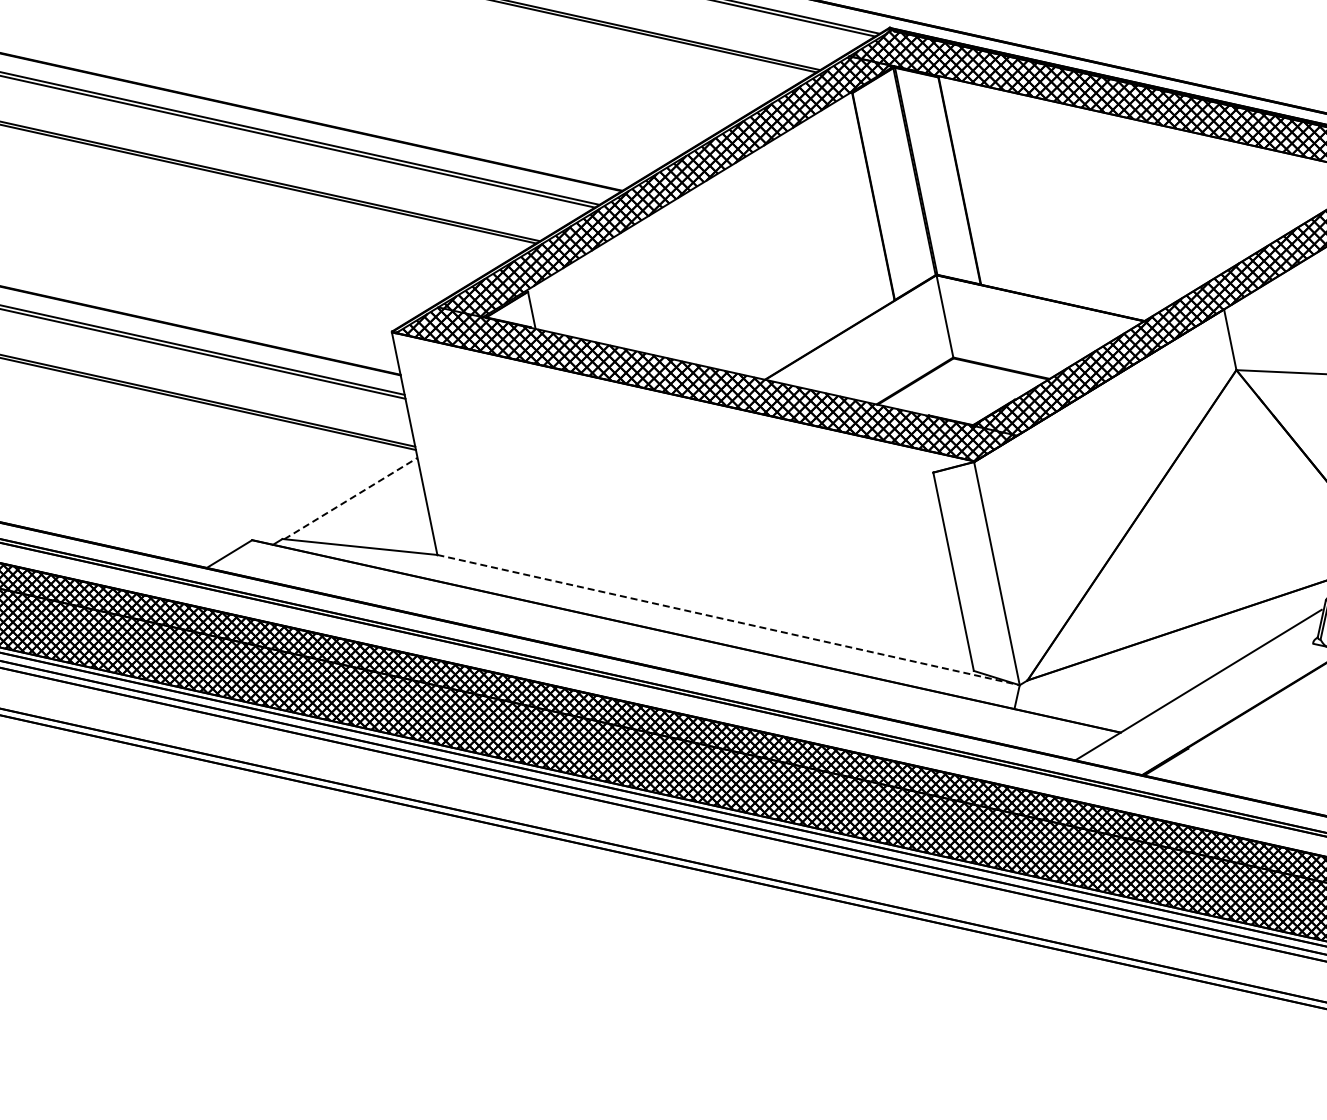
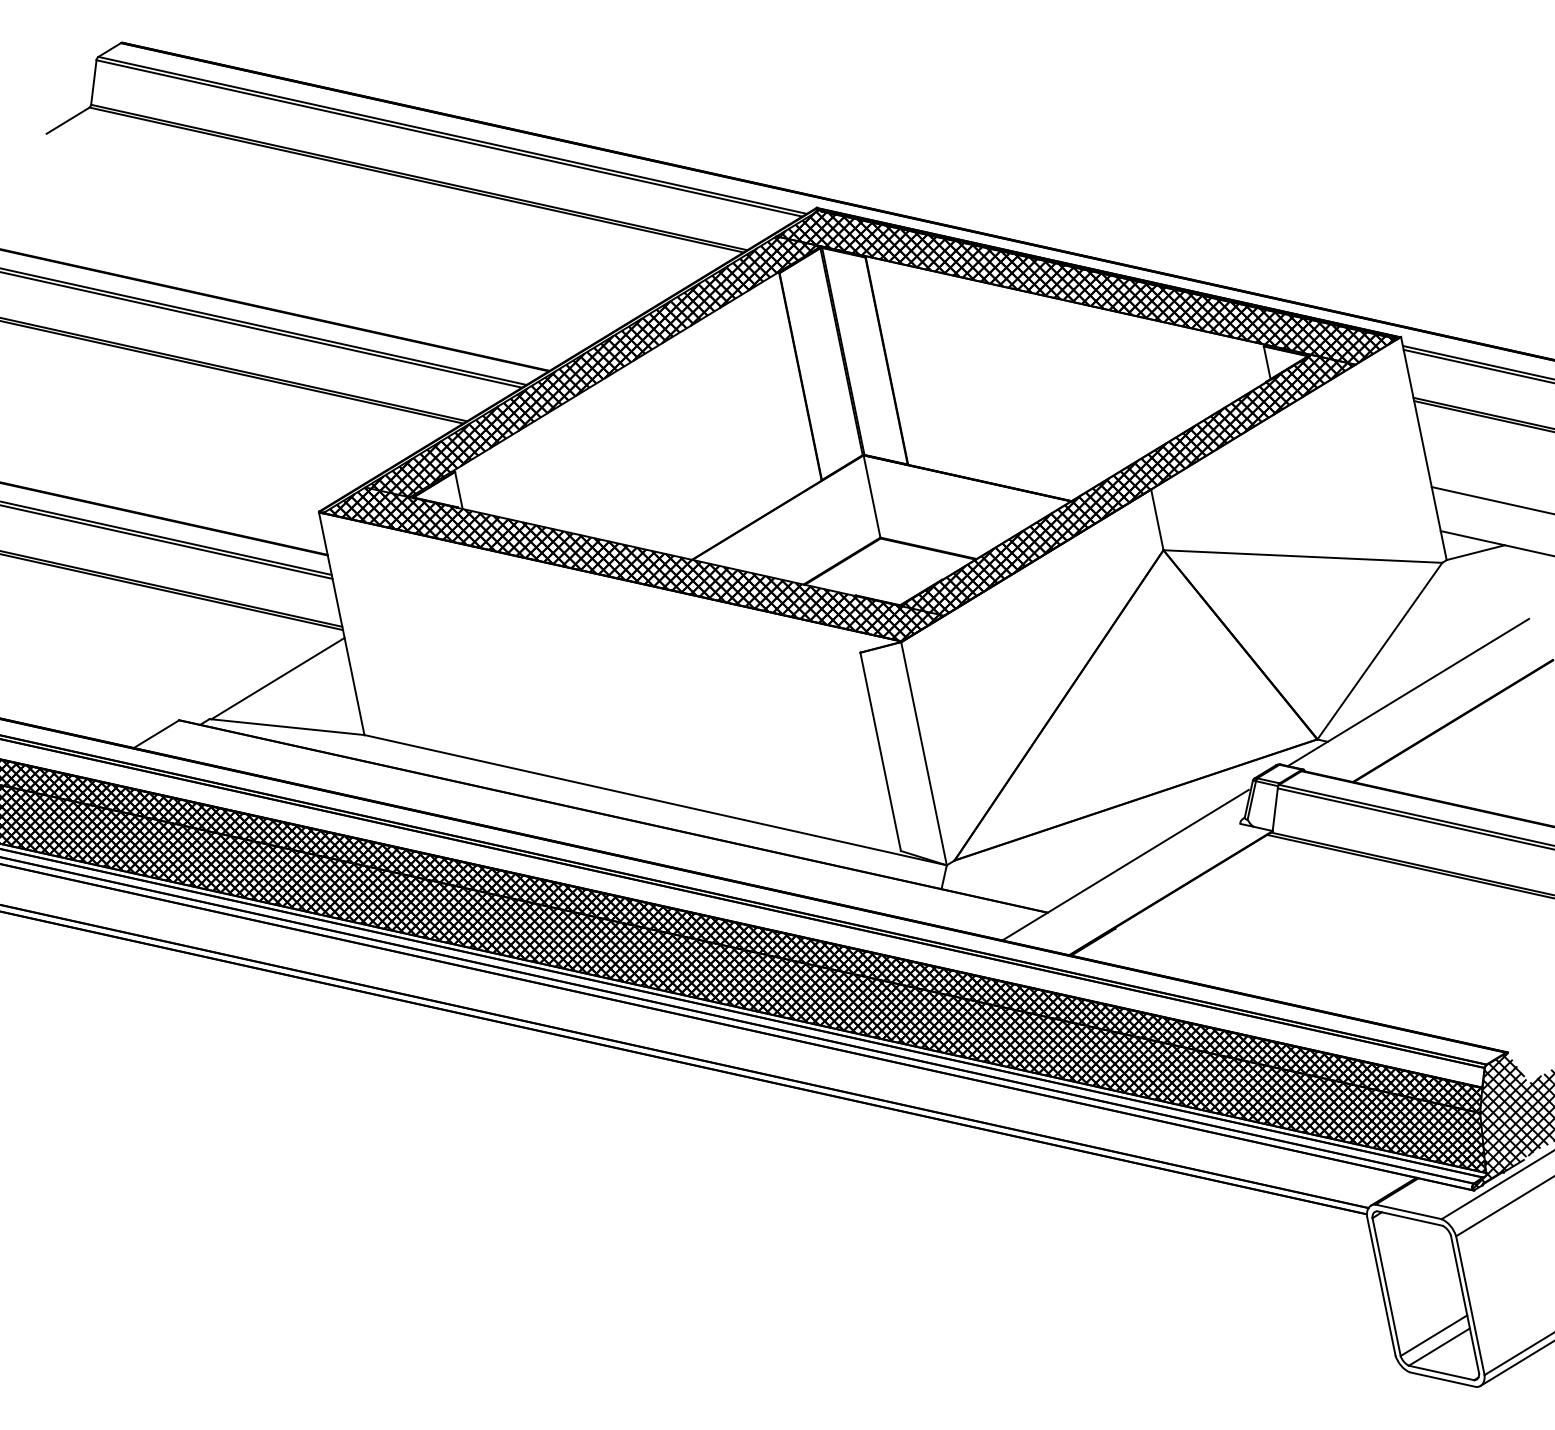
line: (351, 498) -> (278, 678), dashed -> solid
line: (729, 620) -> (656, 800), dashed -> solid

